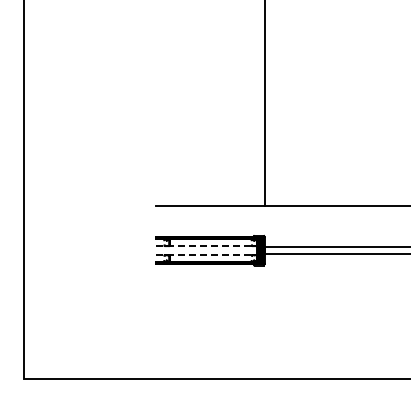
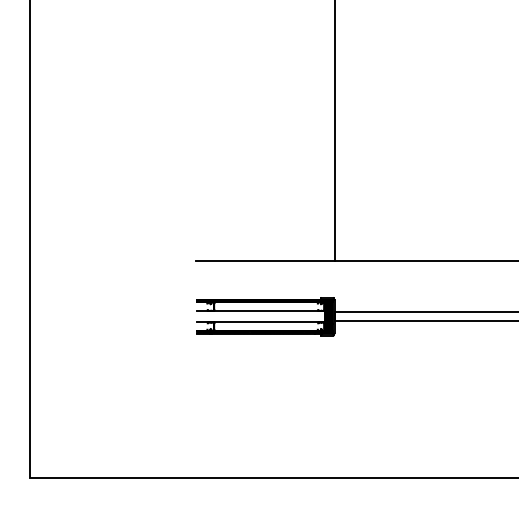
line: (206, 246) -> (260, 311), dashed -> solid
line: (206, 255) -> (260, 322), dashed -> solid

